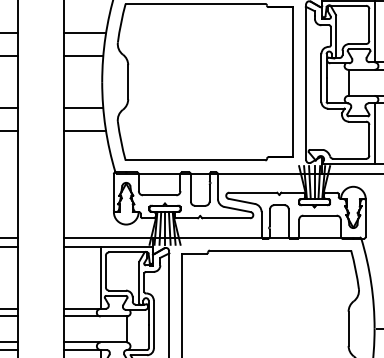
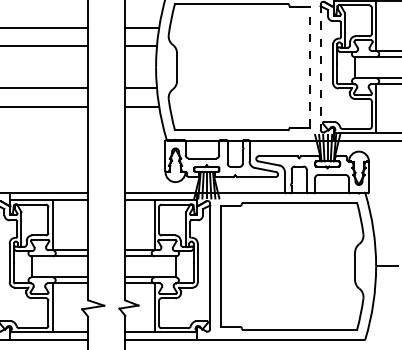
line: (293, 82) -> (310, 67), solid -> dashed
line: (305, 82) -> (320, 67), solid -> dashed

